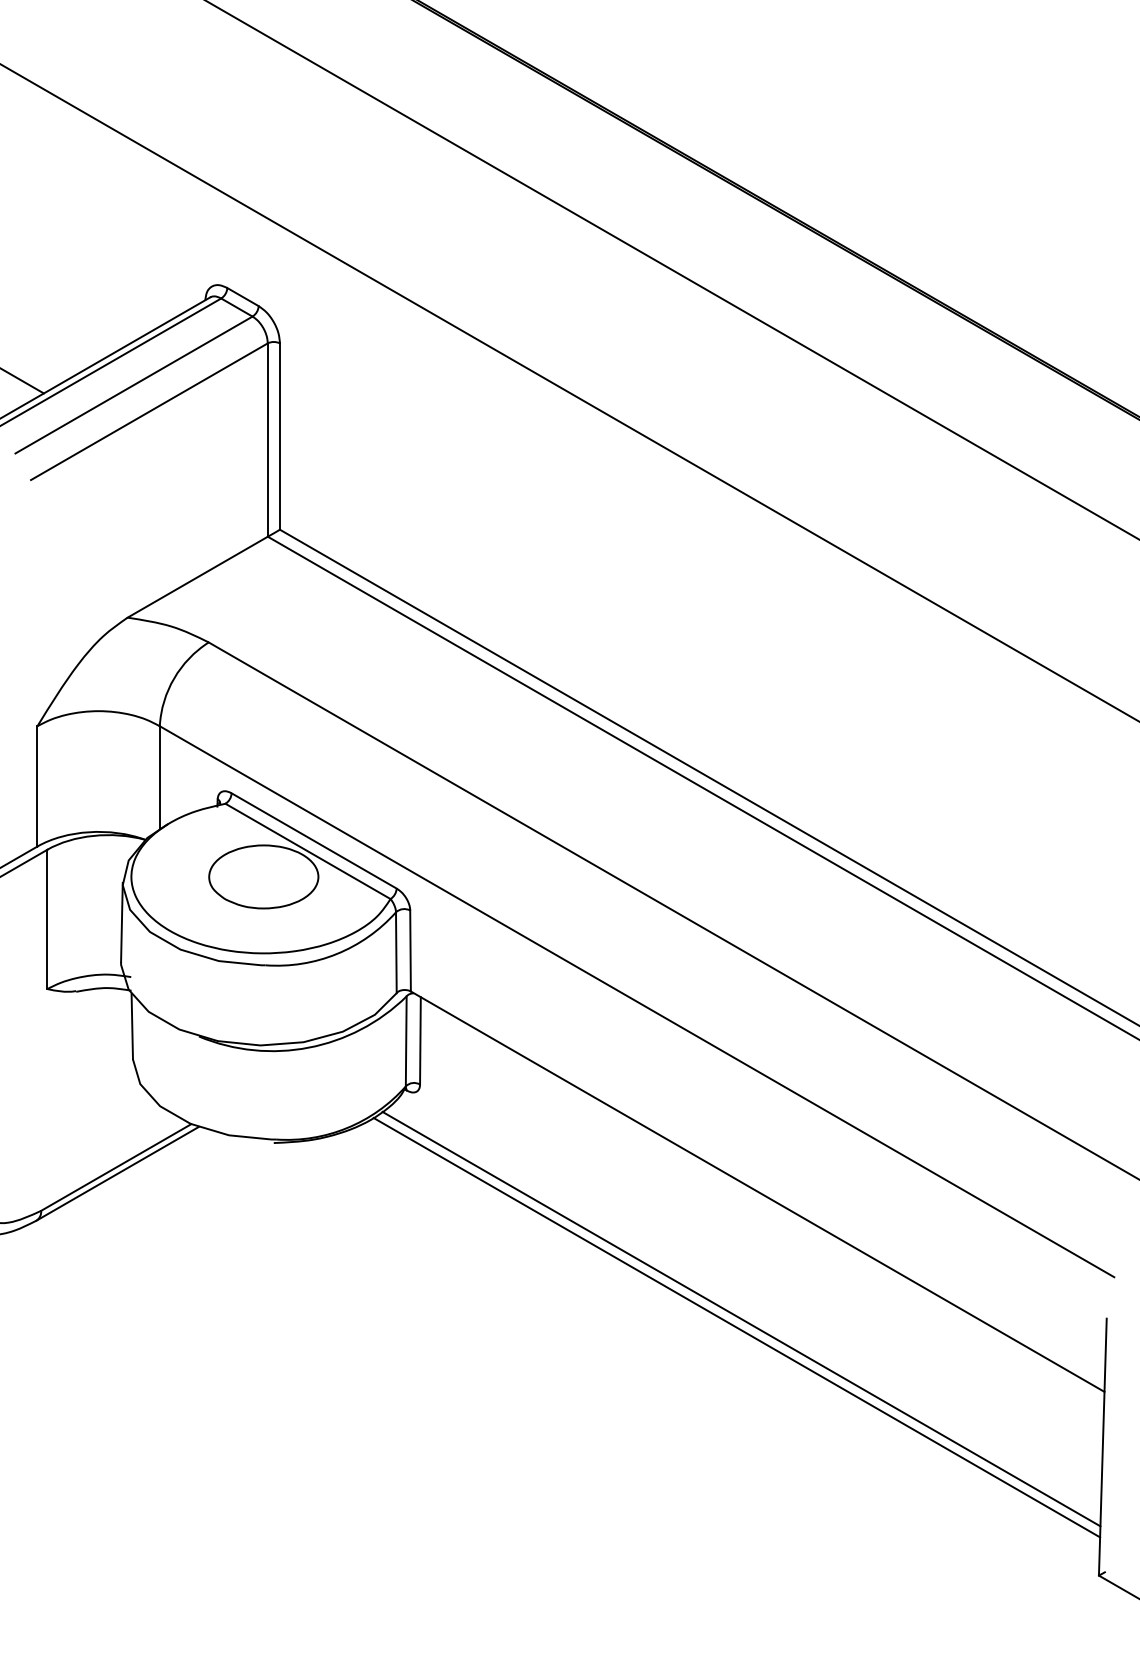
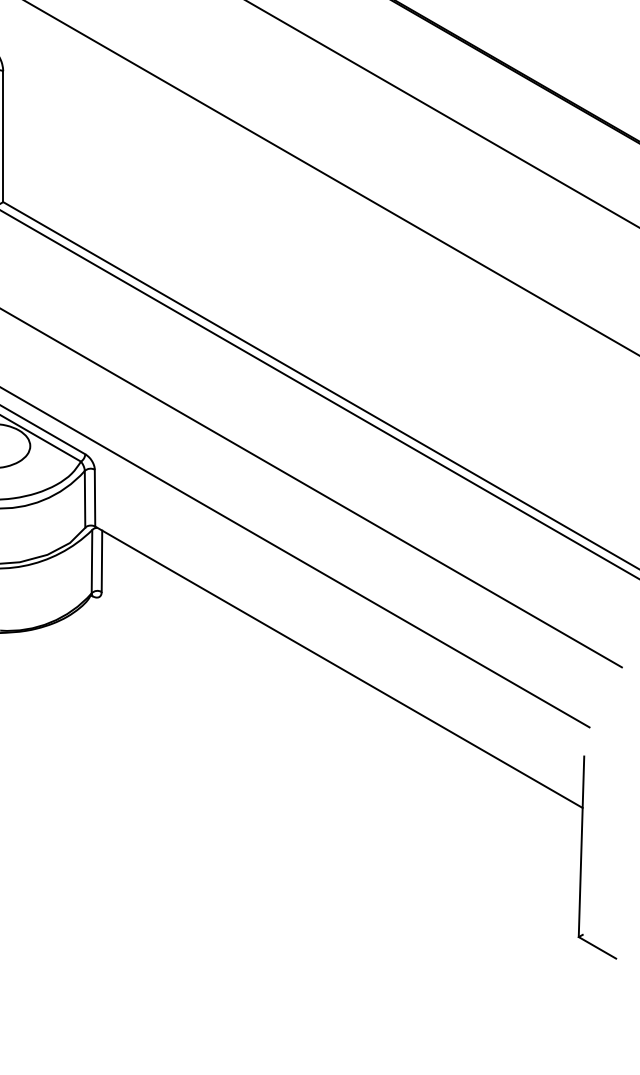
line: (741, 1318) -> (327, 756), removed
line: (736, 1327) -> (324, 762), removed

